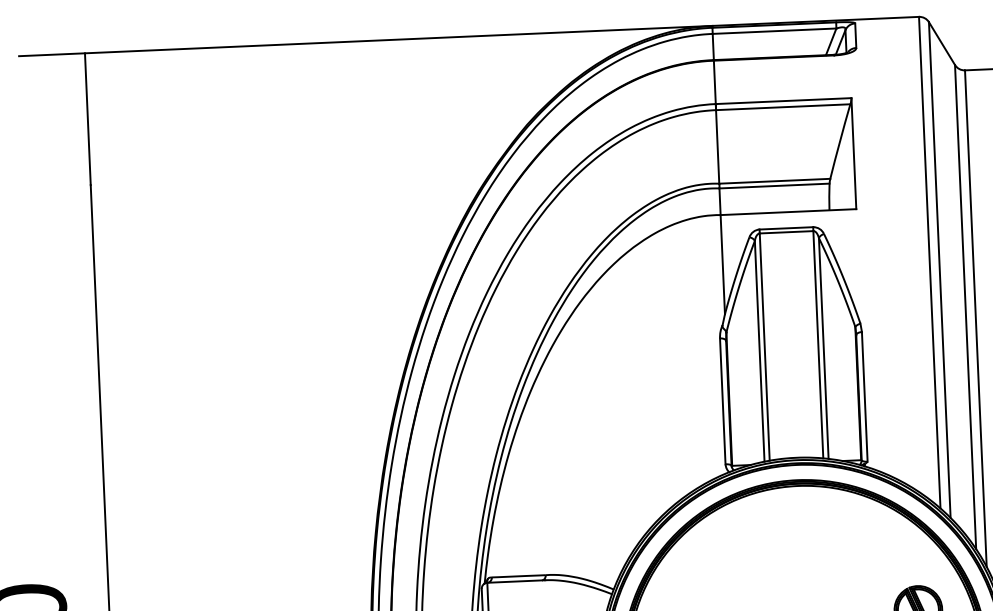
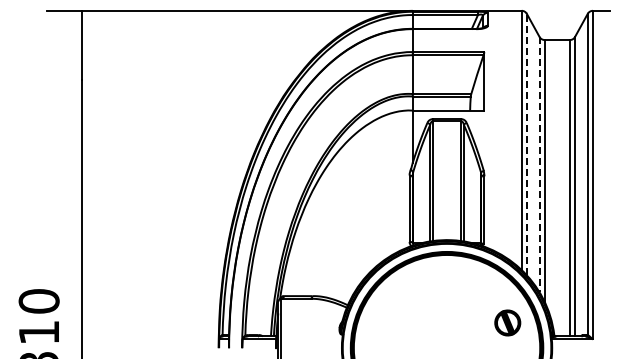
line: (939, 269) -> (526, 144), solid -> dashed
line: (965, 306) -> (539, 164), solid -> dashed

